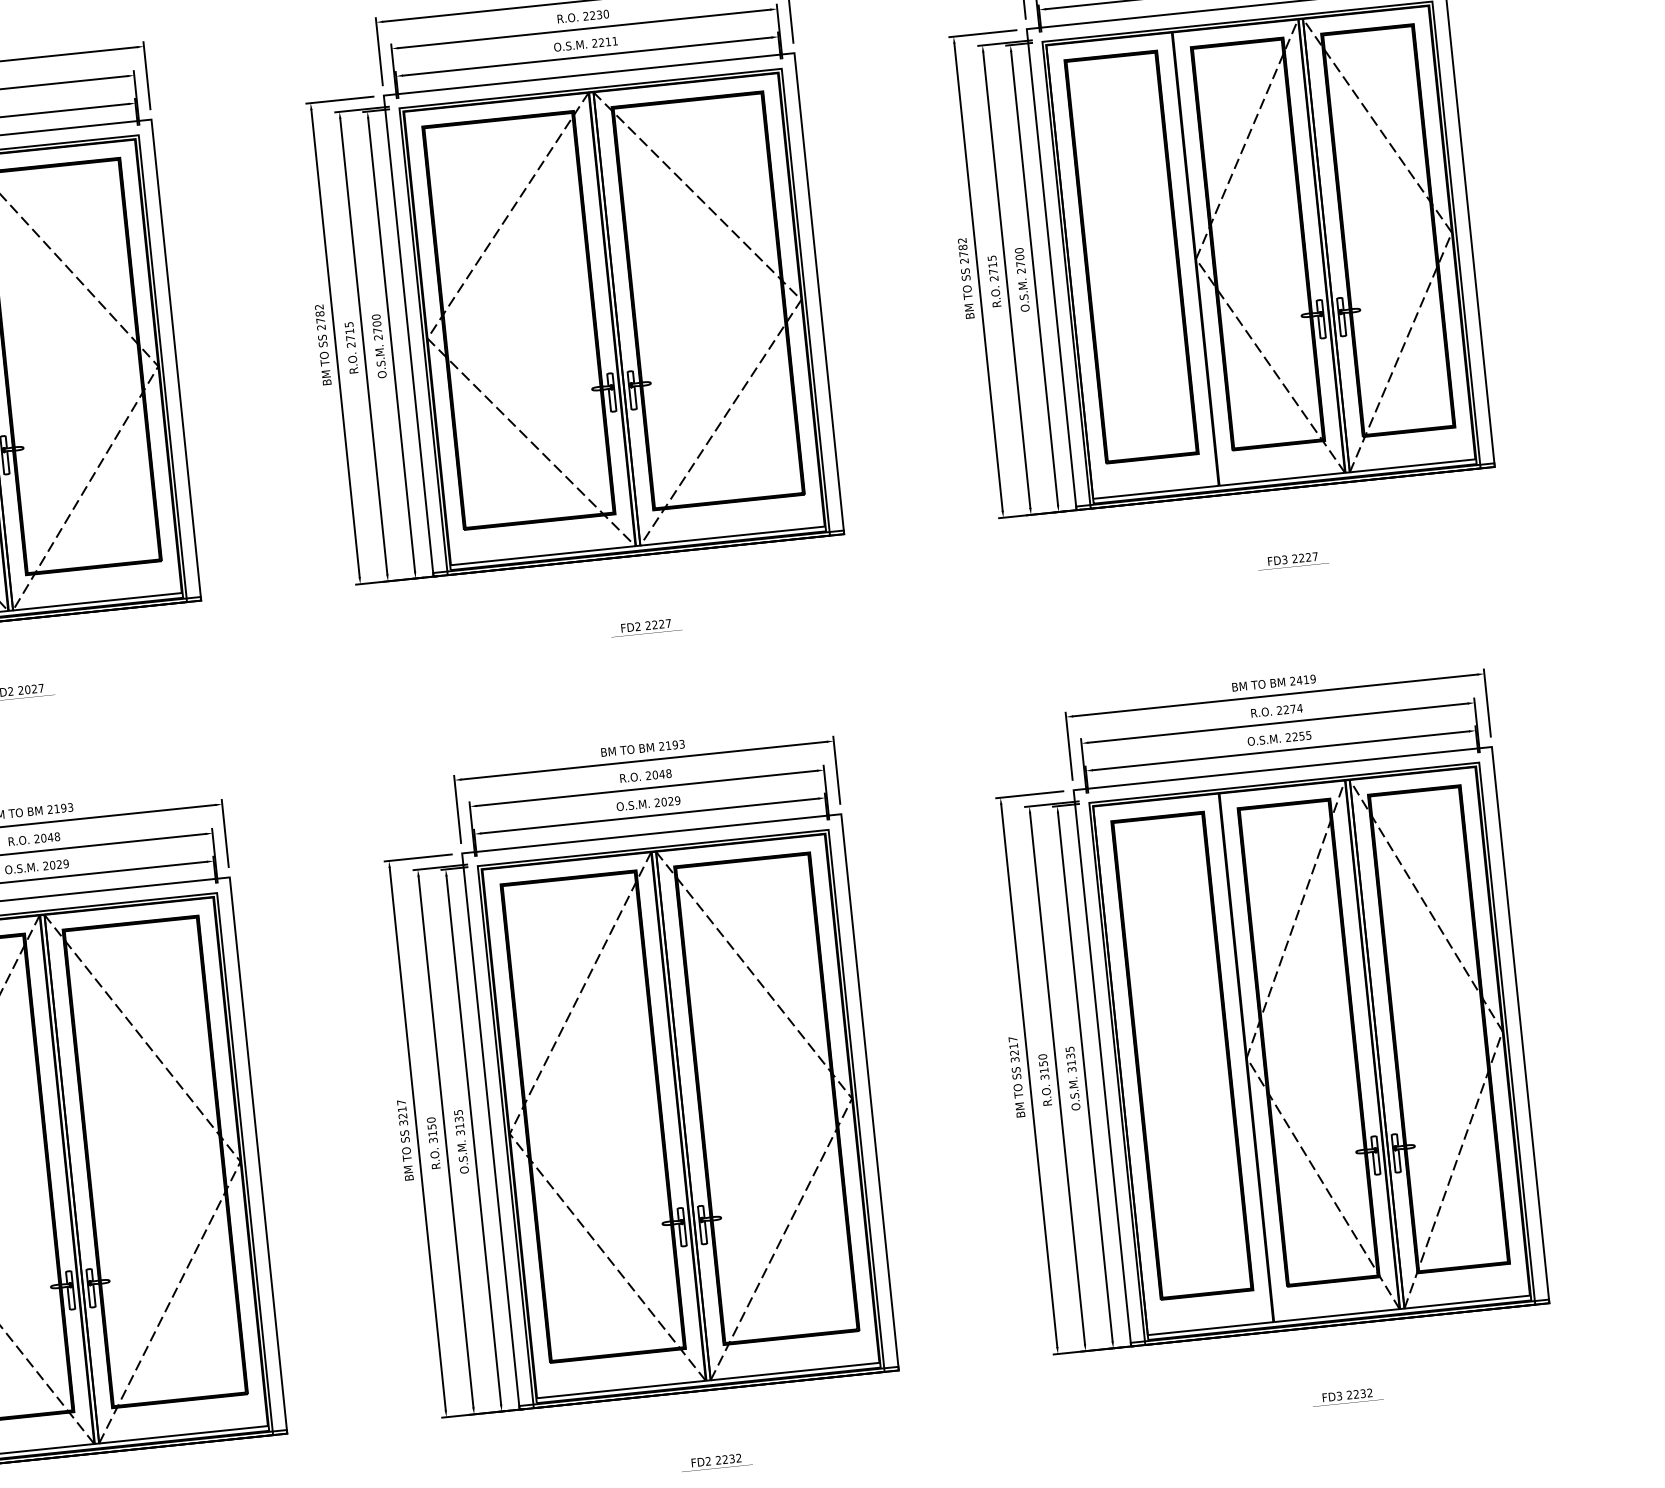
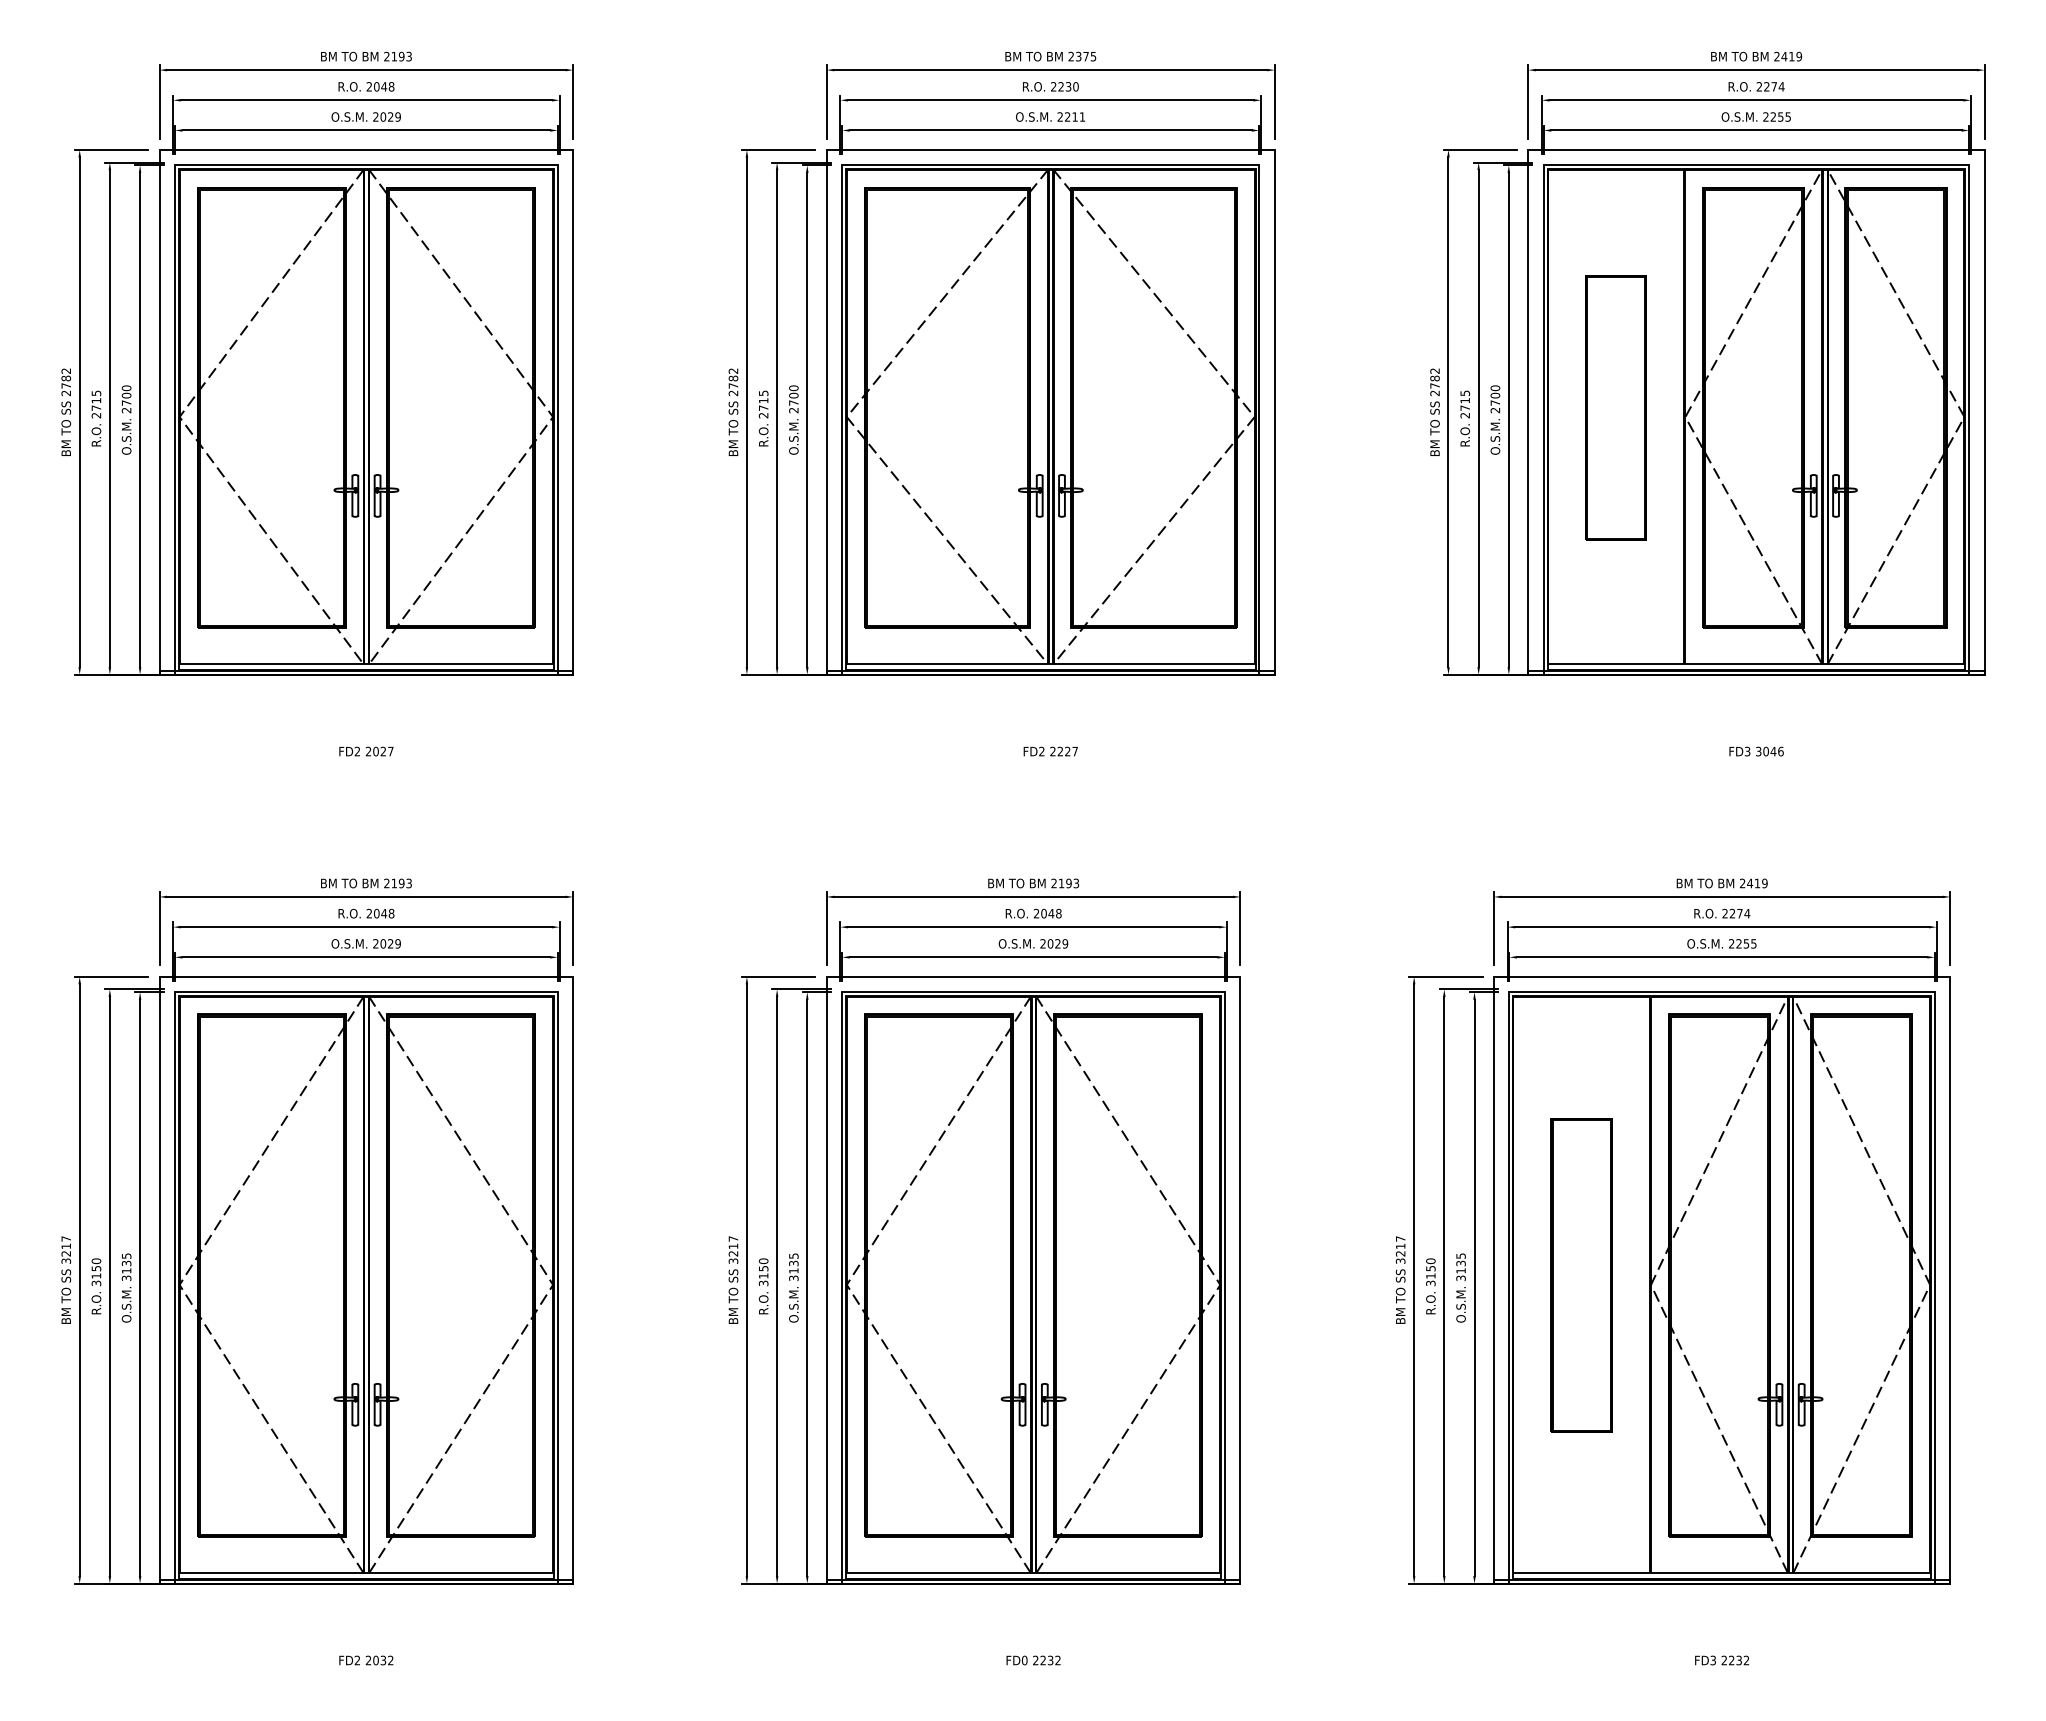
part: (1131, 256) -> (1615, 407), size x0.6
text: (1304, 557) -> (1769, 751), 2227 -> 3046
part: (1182, 1055) -> (1581, 1275), size x0.6
text: (708, 1461) -> (1024, 1660), FD2 -> FD0

